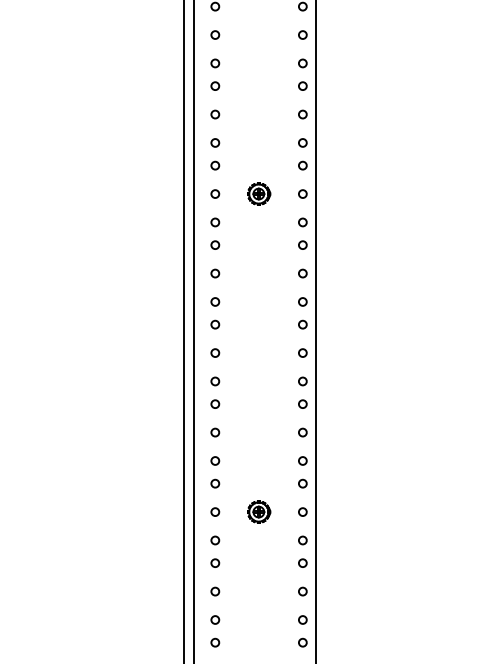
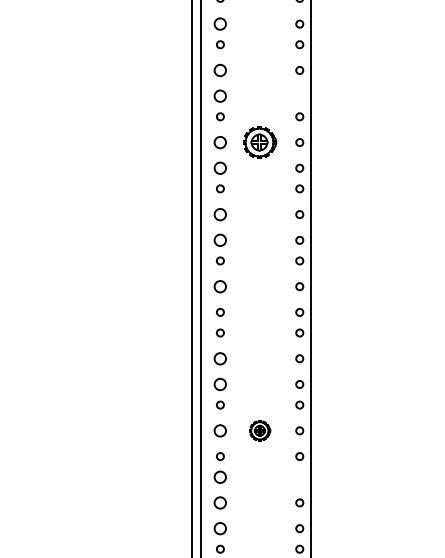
circle: (215, 63) -> (220, 24), size x1.6
circle: (215, 114) -> (220, 70), size x1.6
circle: (215, 142) -> (220, 95), size x1.6
circle: (302, 142) -> (299, 95), removed
circle: (215, 193) -> (220, 142), size x1.6
part: (259, 193) -> (260, 142), size x1.6
circle: (215, 222) -> (220, 168), size x1.6
circle: (215, 273) -> (220, 214), size x1.6
circle: (215, 301) -> (220, 239), size x1.6
circle: (215, 352) -> (220, 286), size x1.6
circle: (215, 432) -> (220, 358), size x1.6
circle: (215, 460) -> (220, 384), size x1.6
circle: (215, 511) -> (220, 430), size x1.6
circle: (215, 562) -> (220, 476), size x1.6
circle: (302, 562) -> (299, 476), removed
circle: (215, 591) -> (220, 502), size x1.6
circle: (215, 619) -> (220, 528), size x1.6

